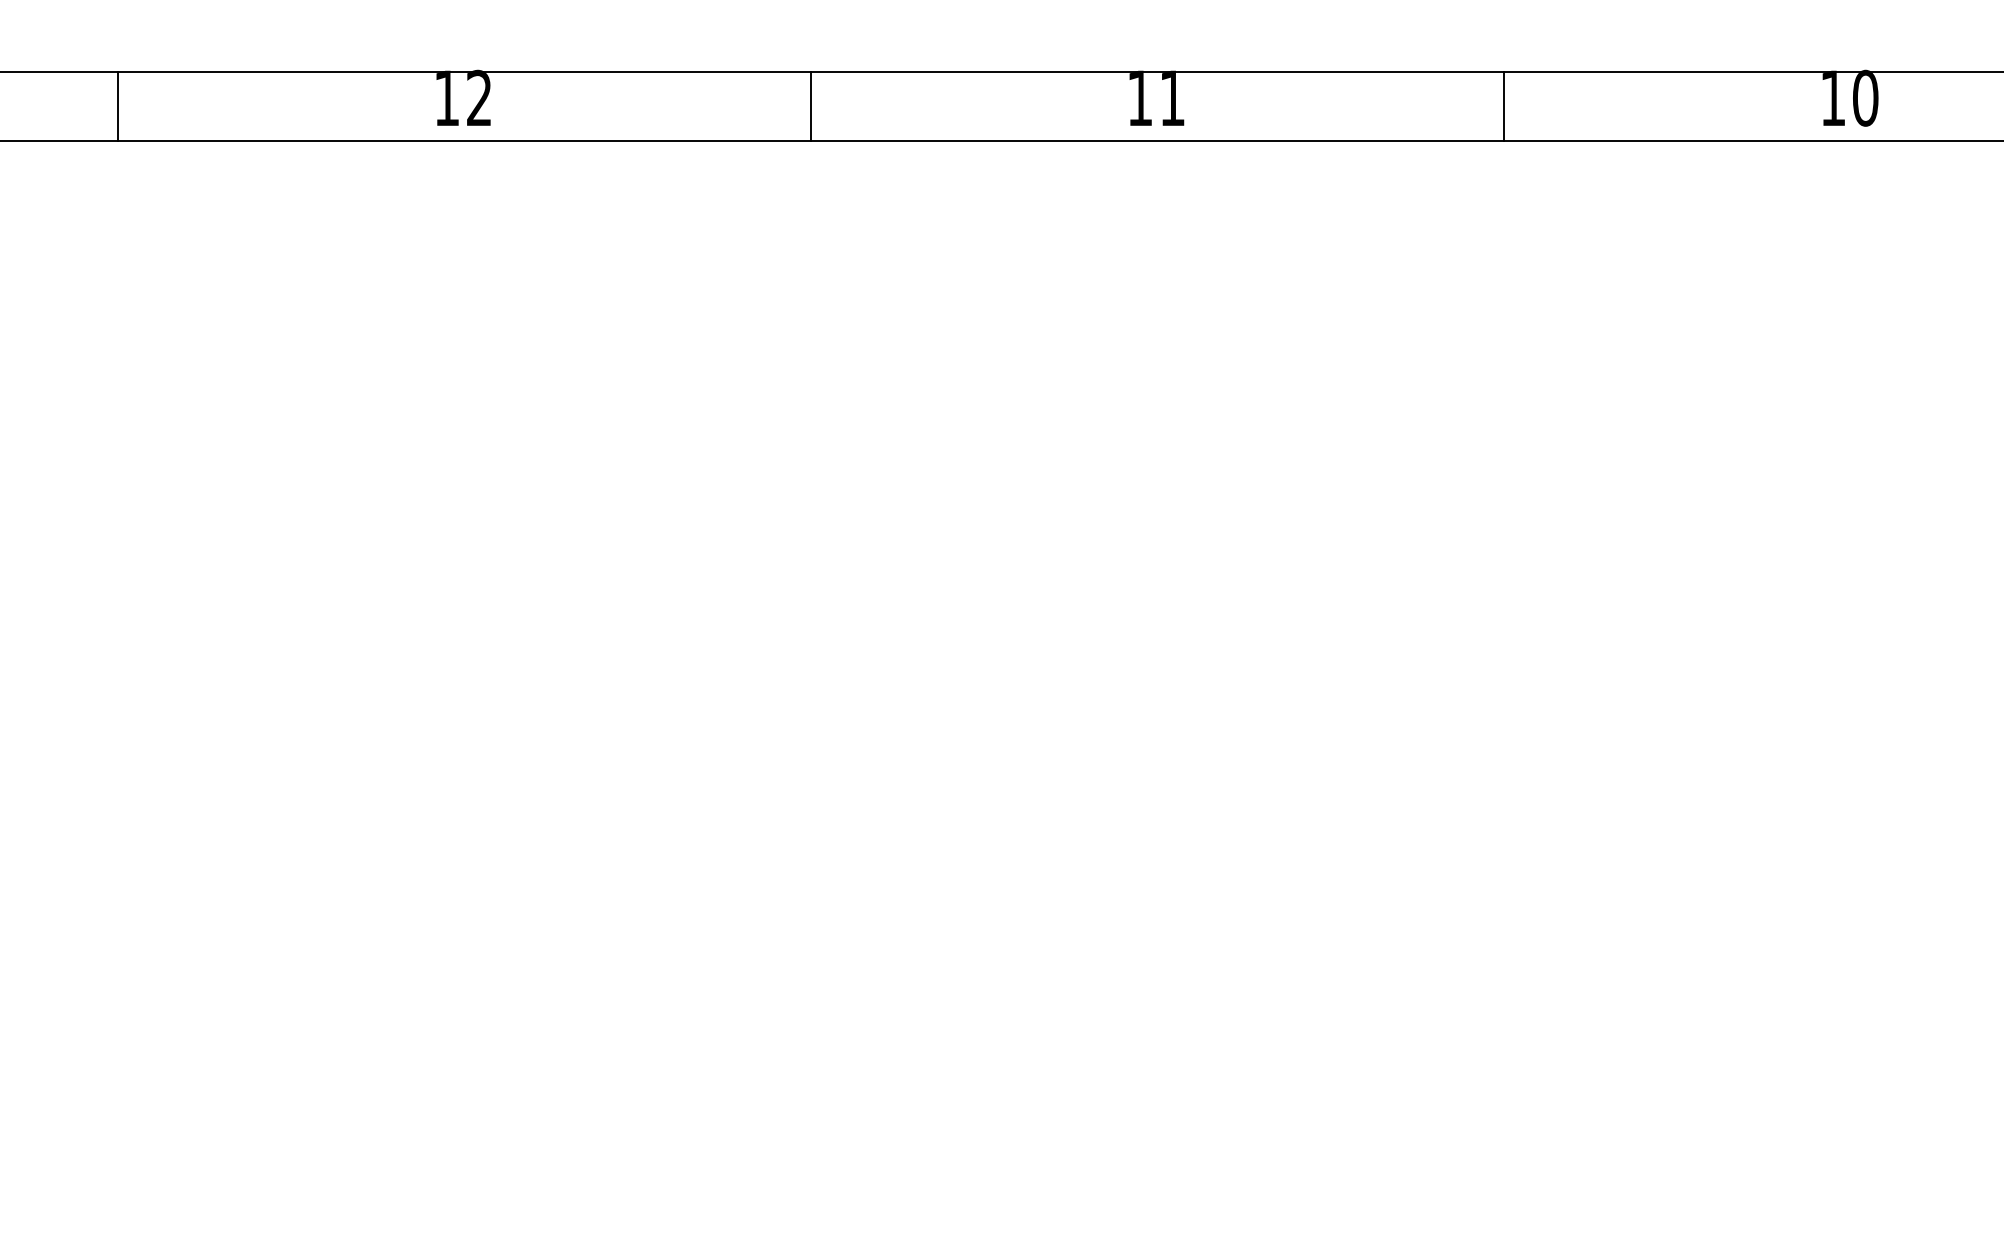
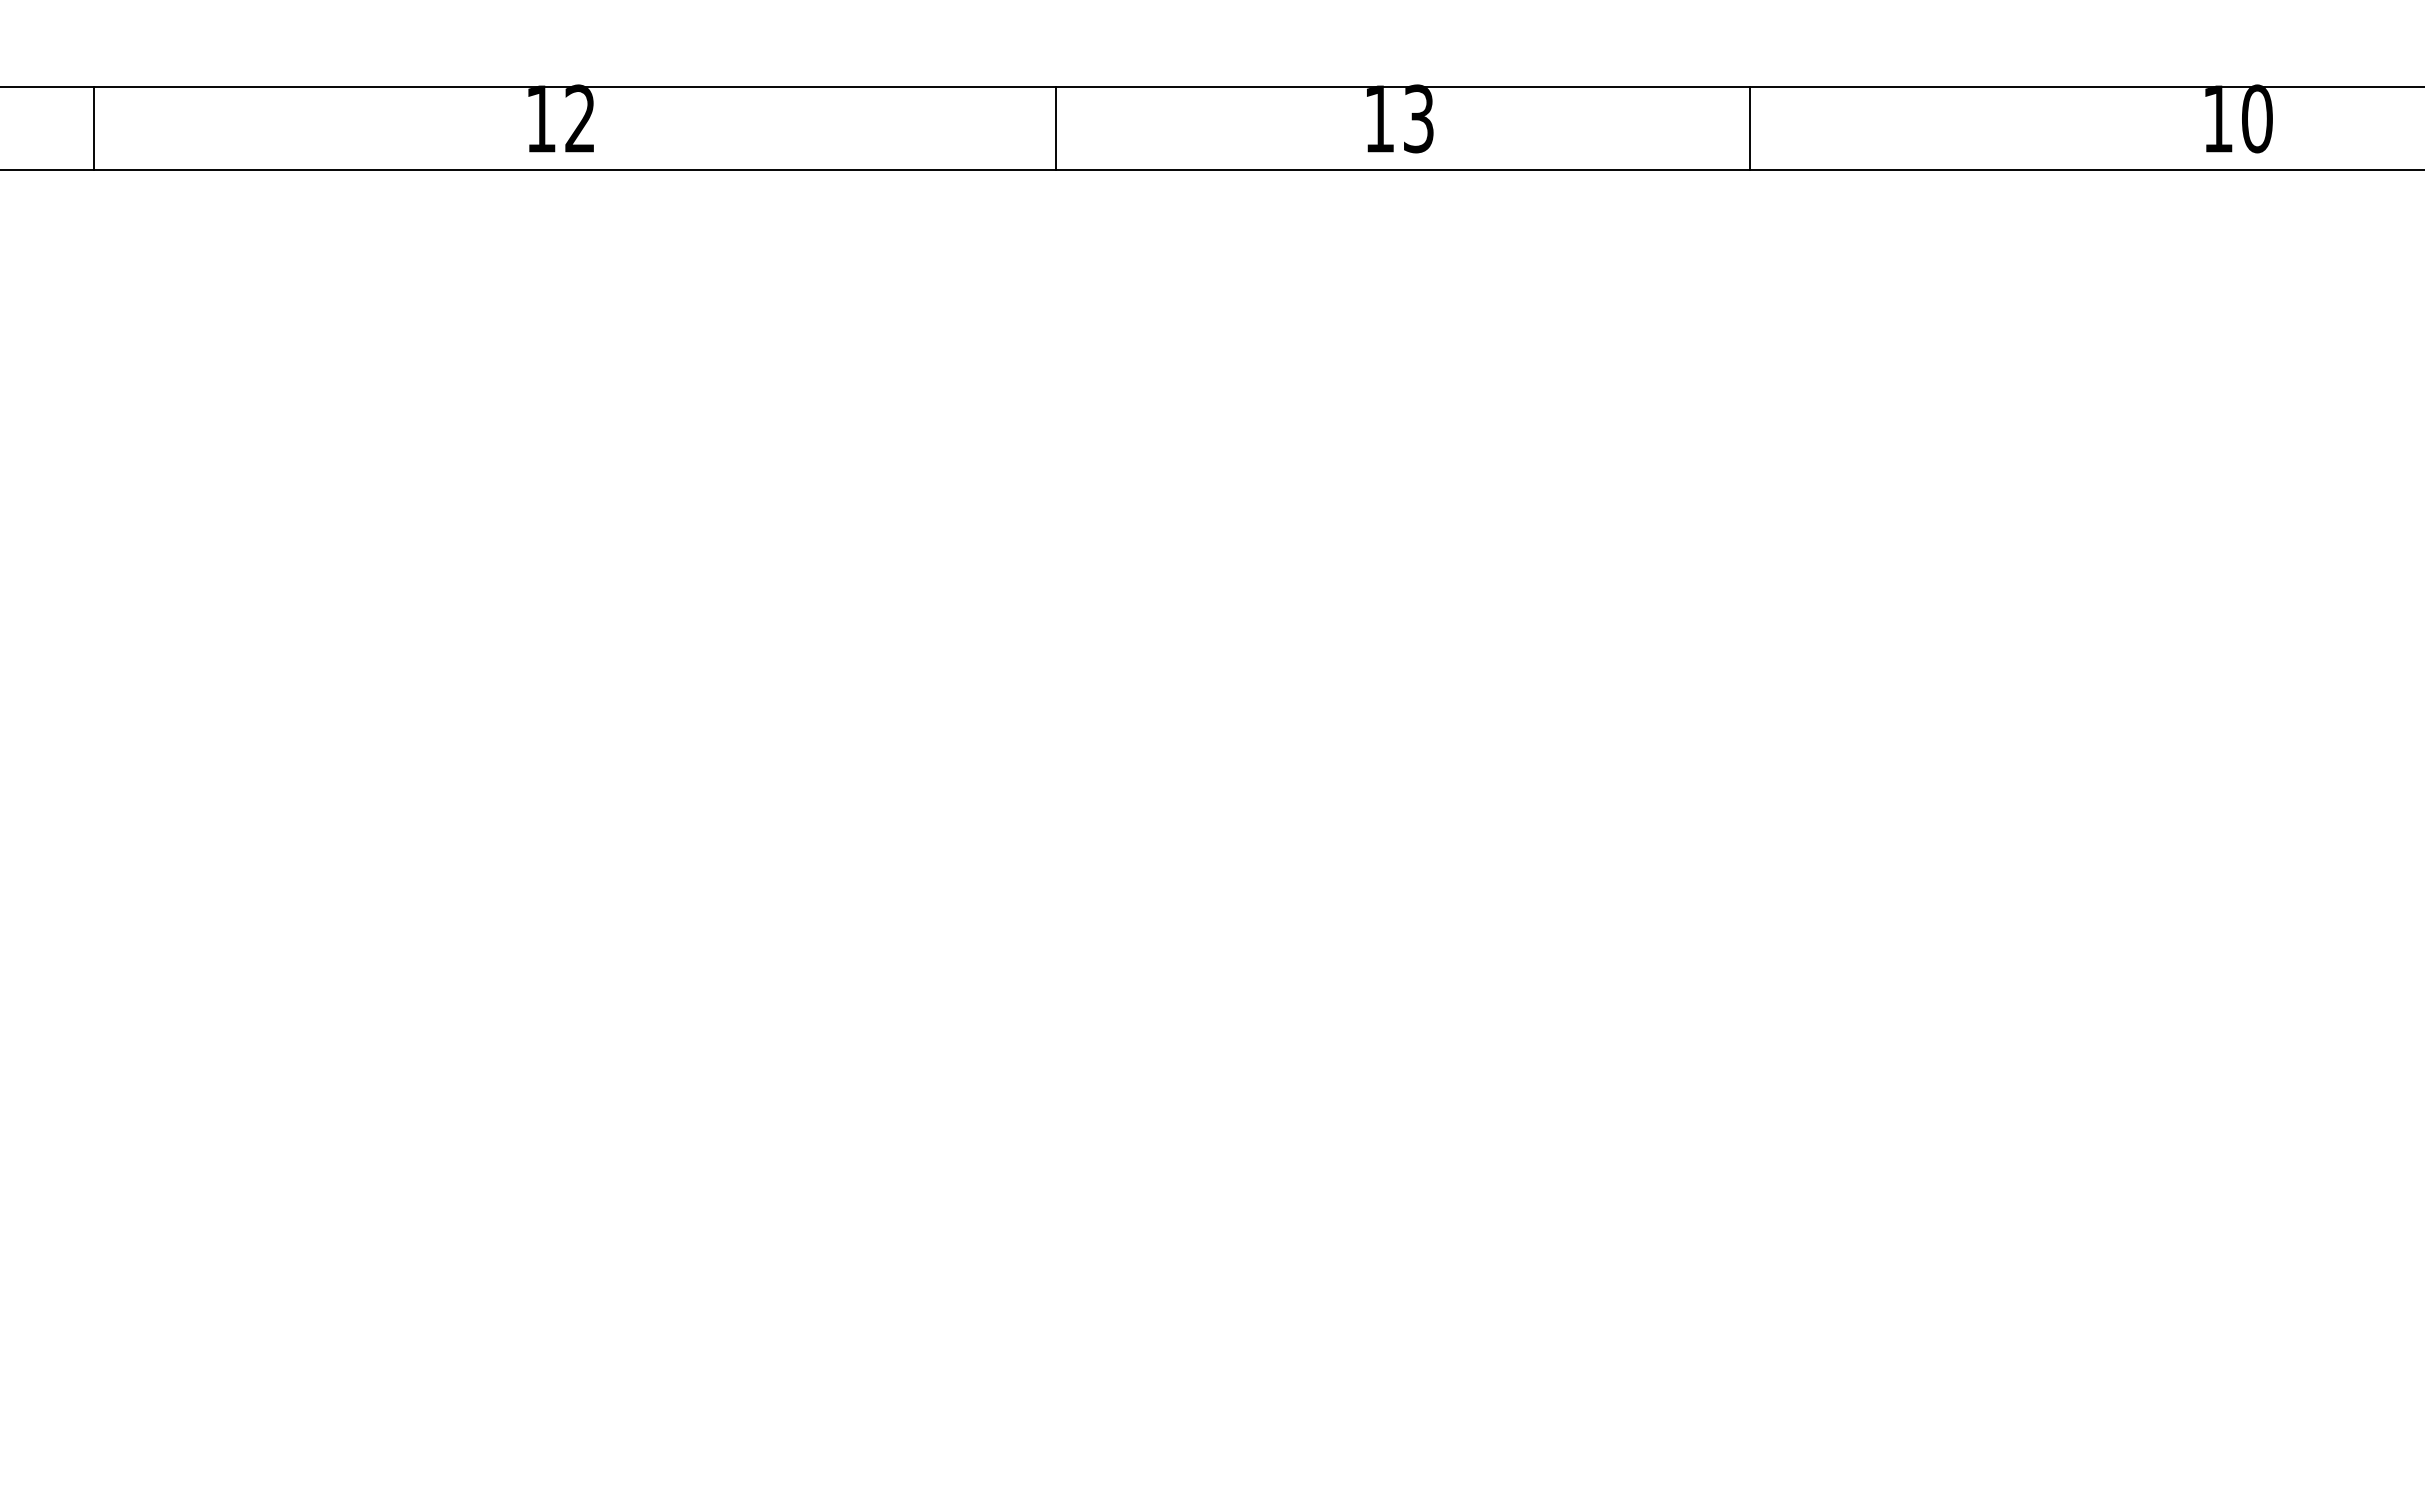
text: (1172, 97) -> (1418, 118), 11 -> 13
line: (117, 106) -> (93, 128), moved
line: (811, 106) -> (1056, 128), moved
line: (1503, 106) -> (1749, 128), moved

